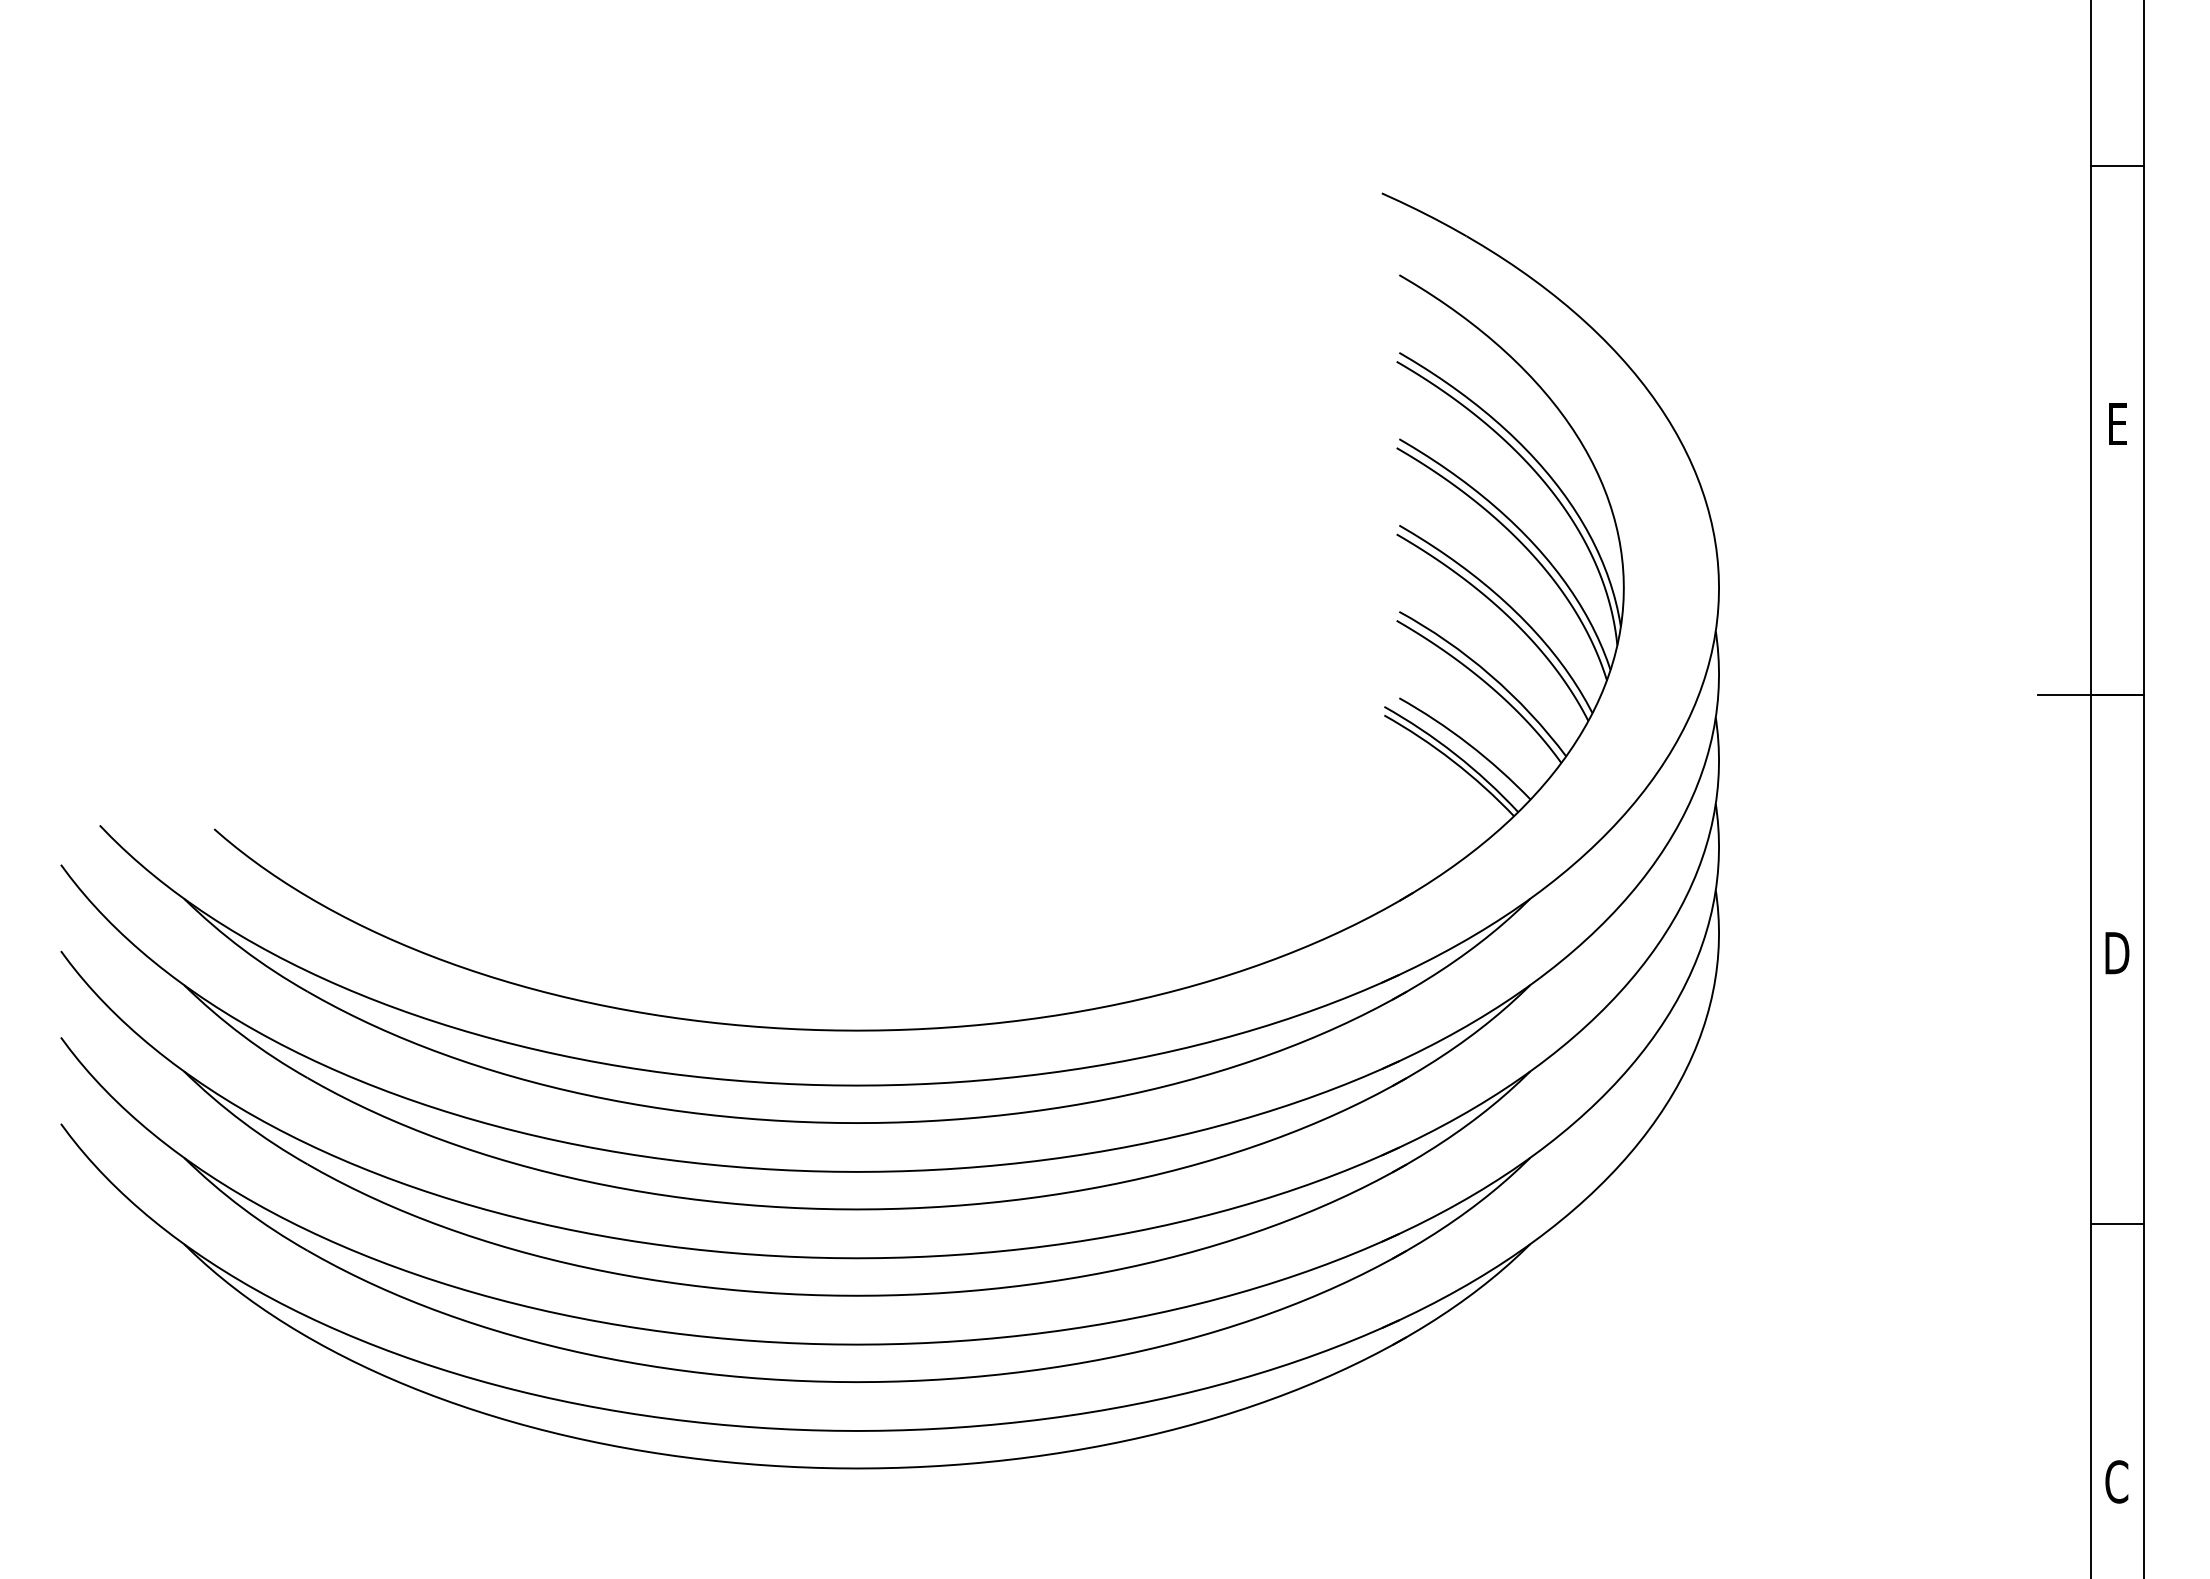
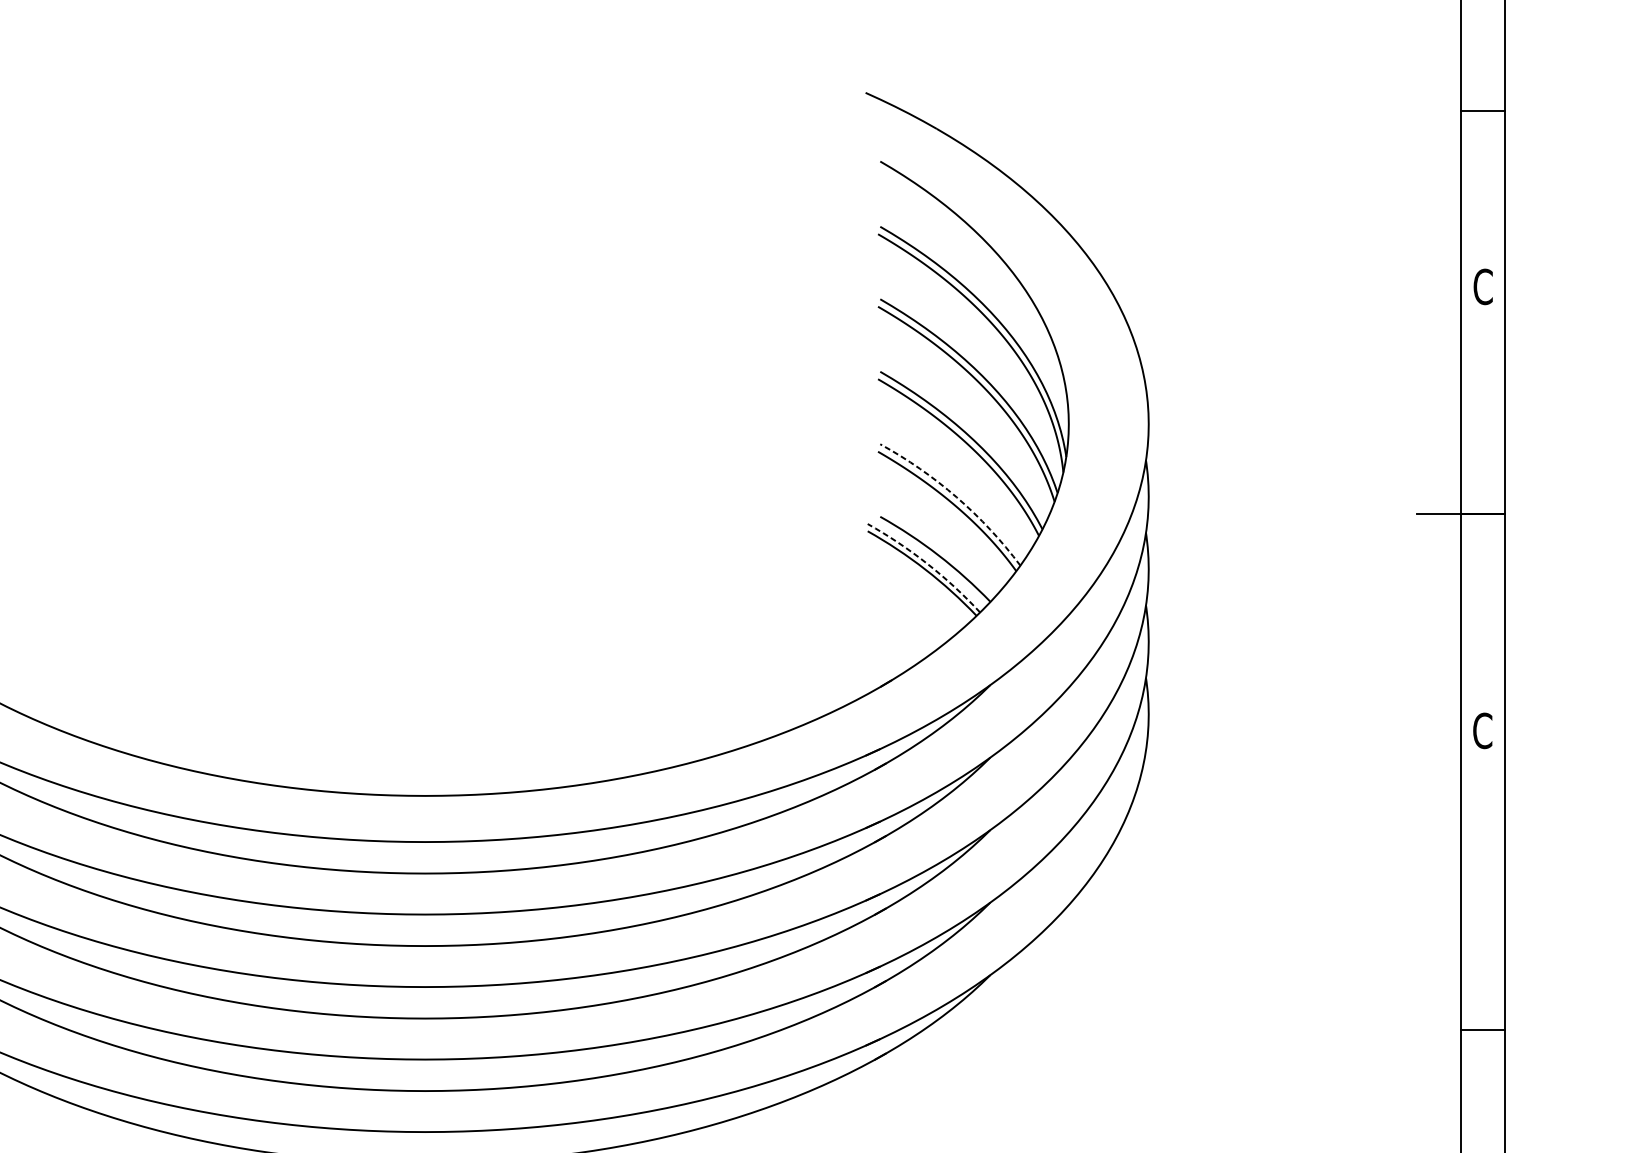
line: (2116, 166) -> (1482, 111), moved
text: (2117, 424) -> (1483, 286), E -> C
arc: (1490, 675) -> (956, 497), solid -> dashed
arc: (1455, 754) -> (927, 564), solid -> dashed
text: (2117, 952) -> (1483, 730), D -> C
line: (2116, 1223) -> (1482, 1030), moved

